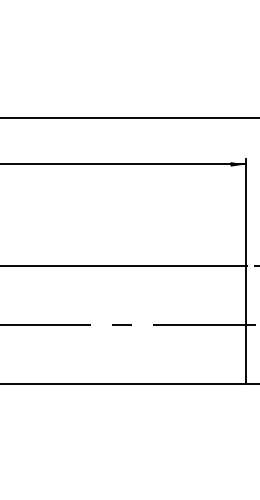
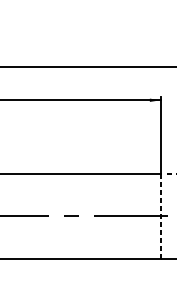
line: (245, 325) -> (160, 216), solid -> dashed

